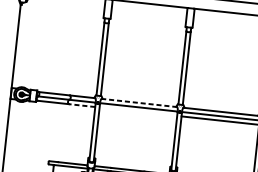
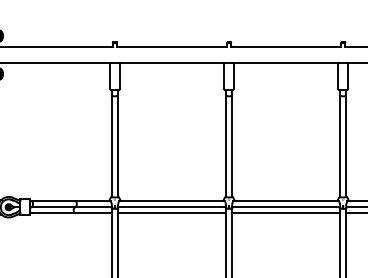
line: (139, 103) -> (172, 201), dashed -> solid
line: (82, 105) -> (93, 213), dashed -> solid
line: (138, 111) -> (172, 213), added

